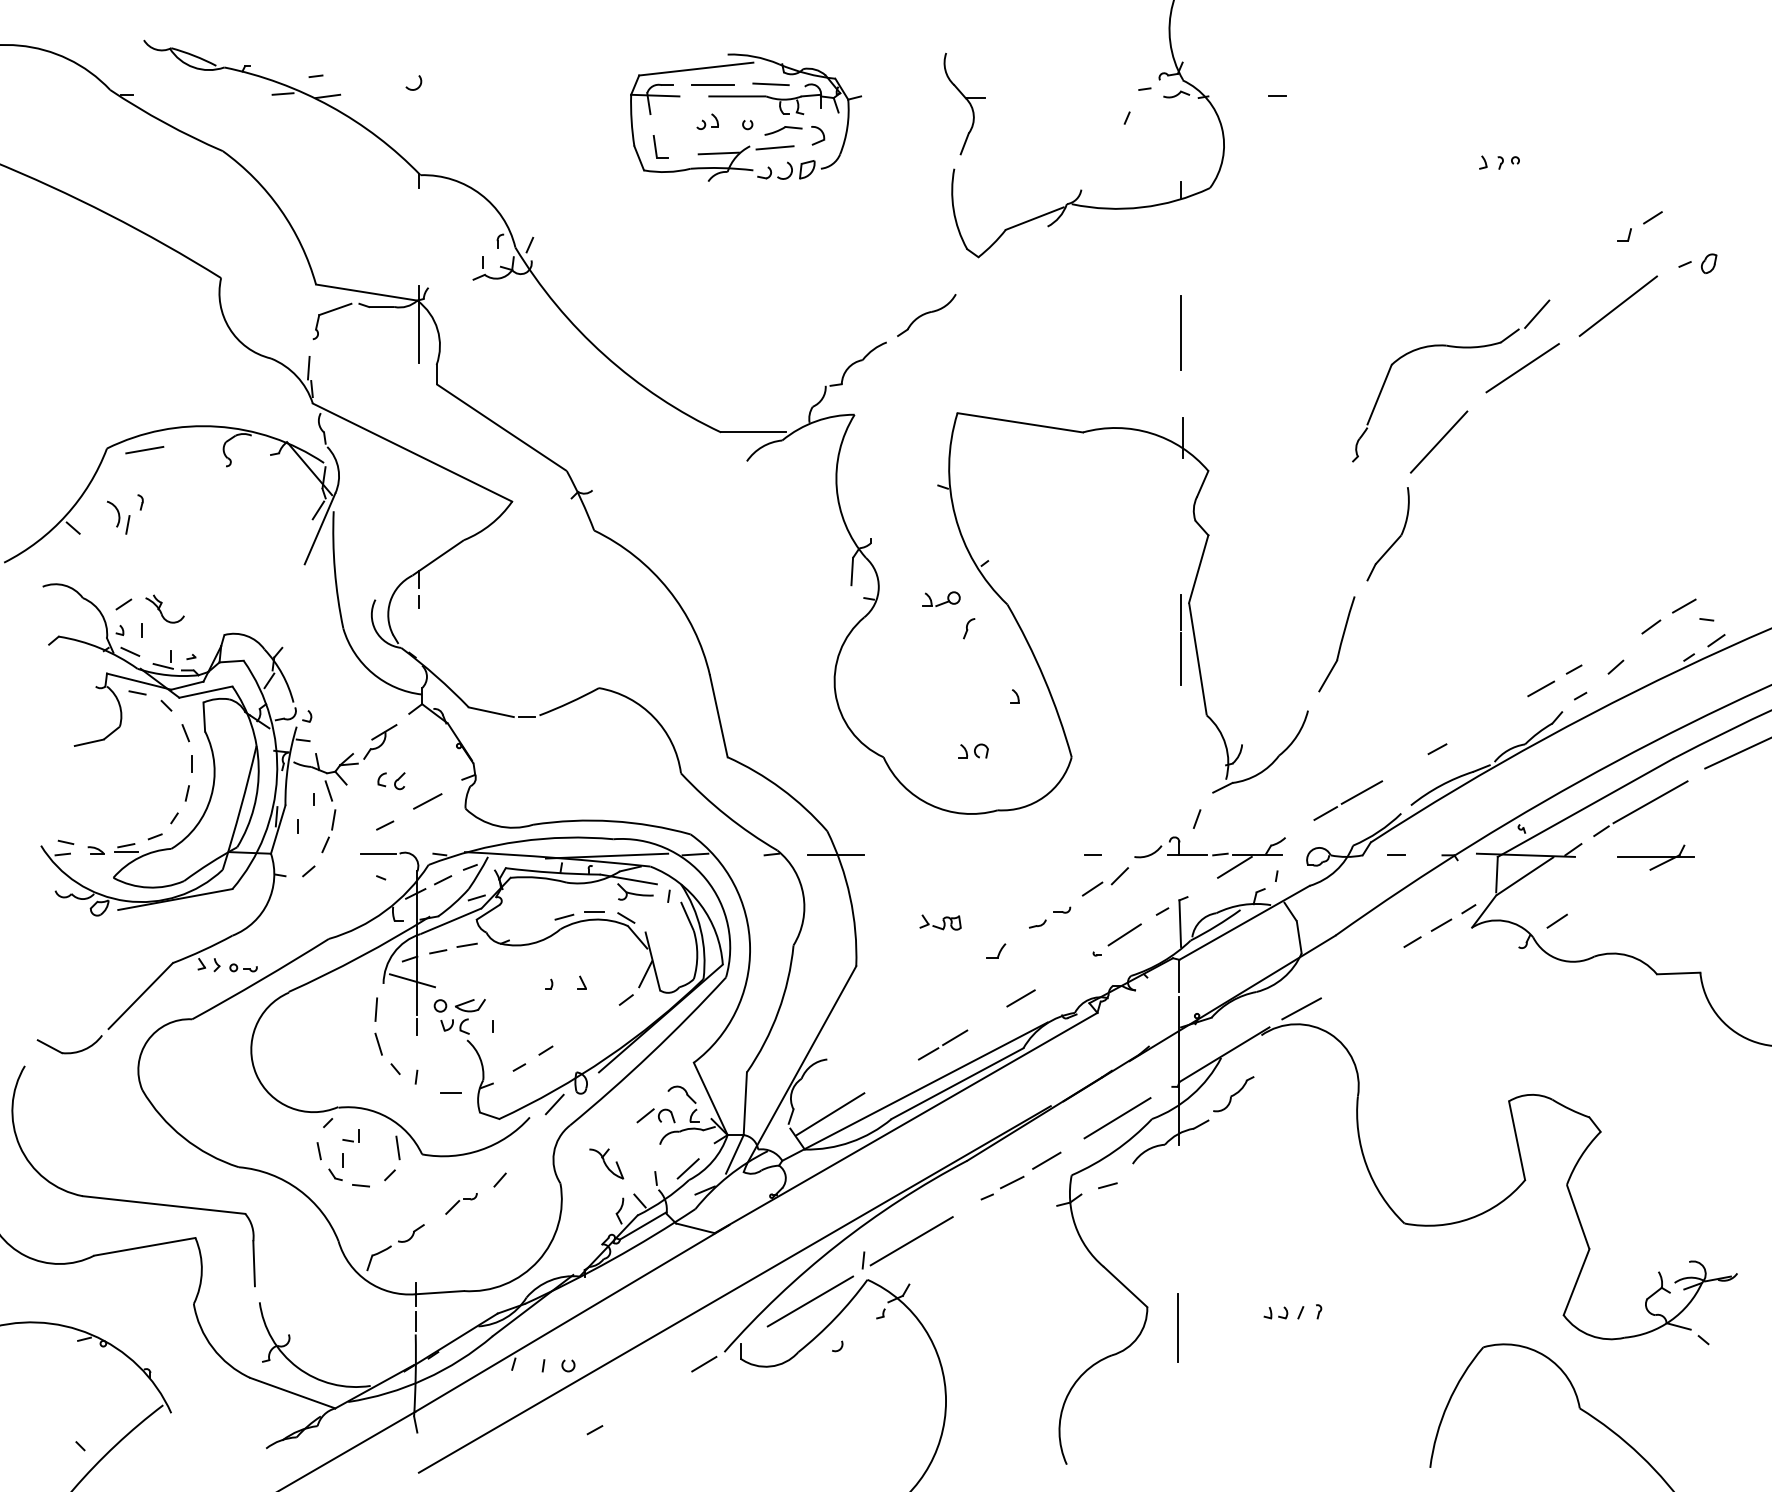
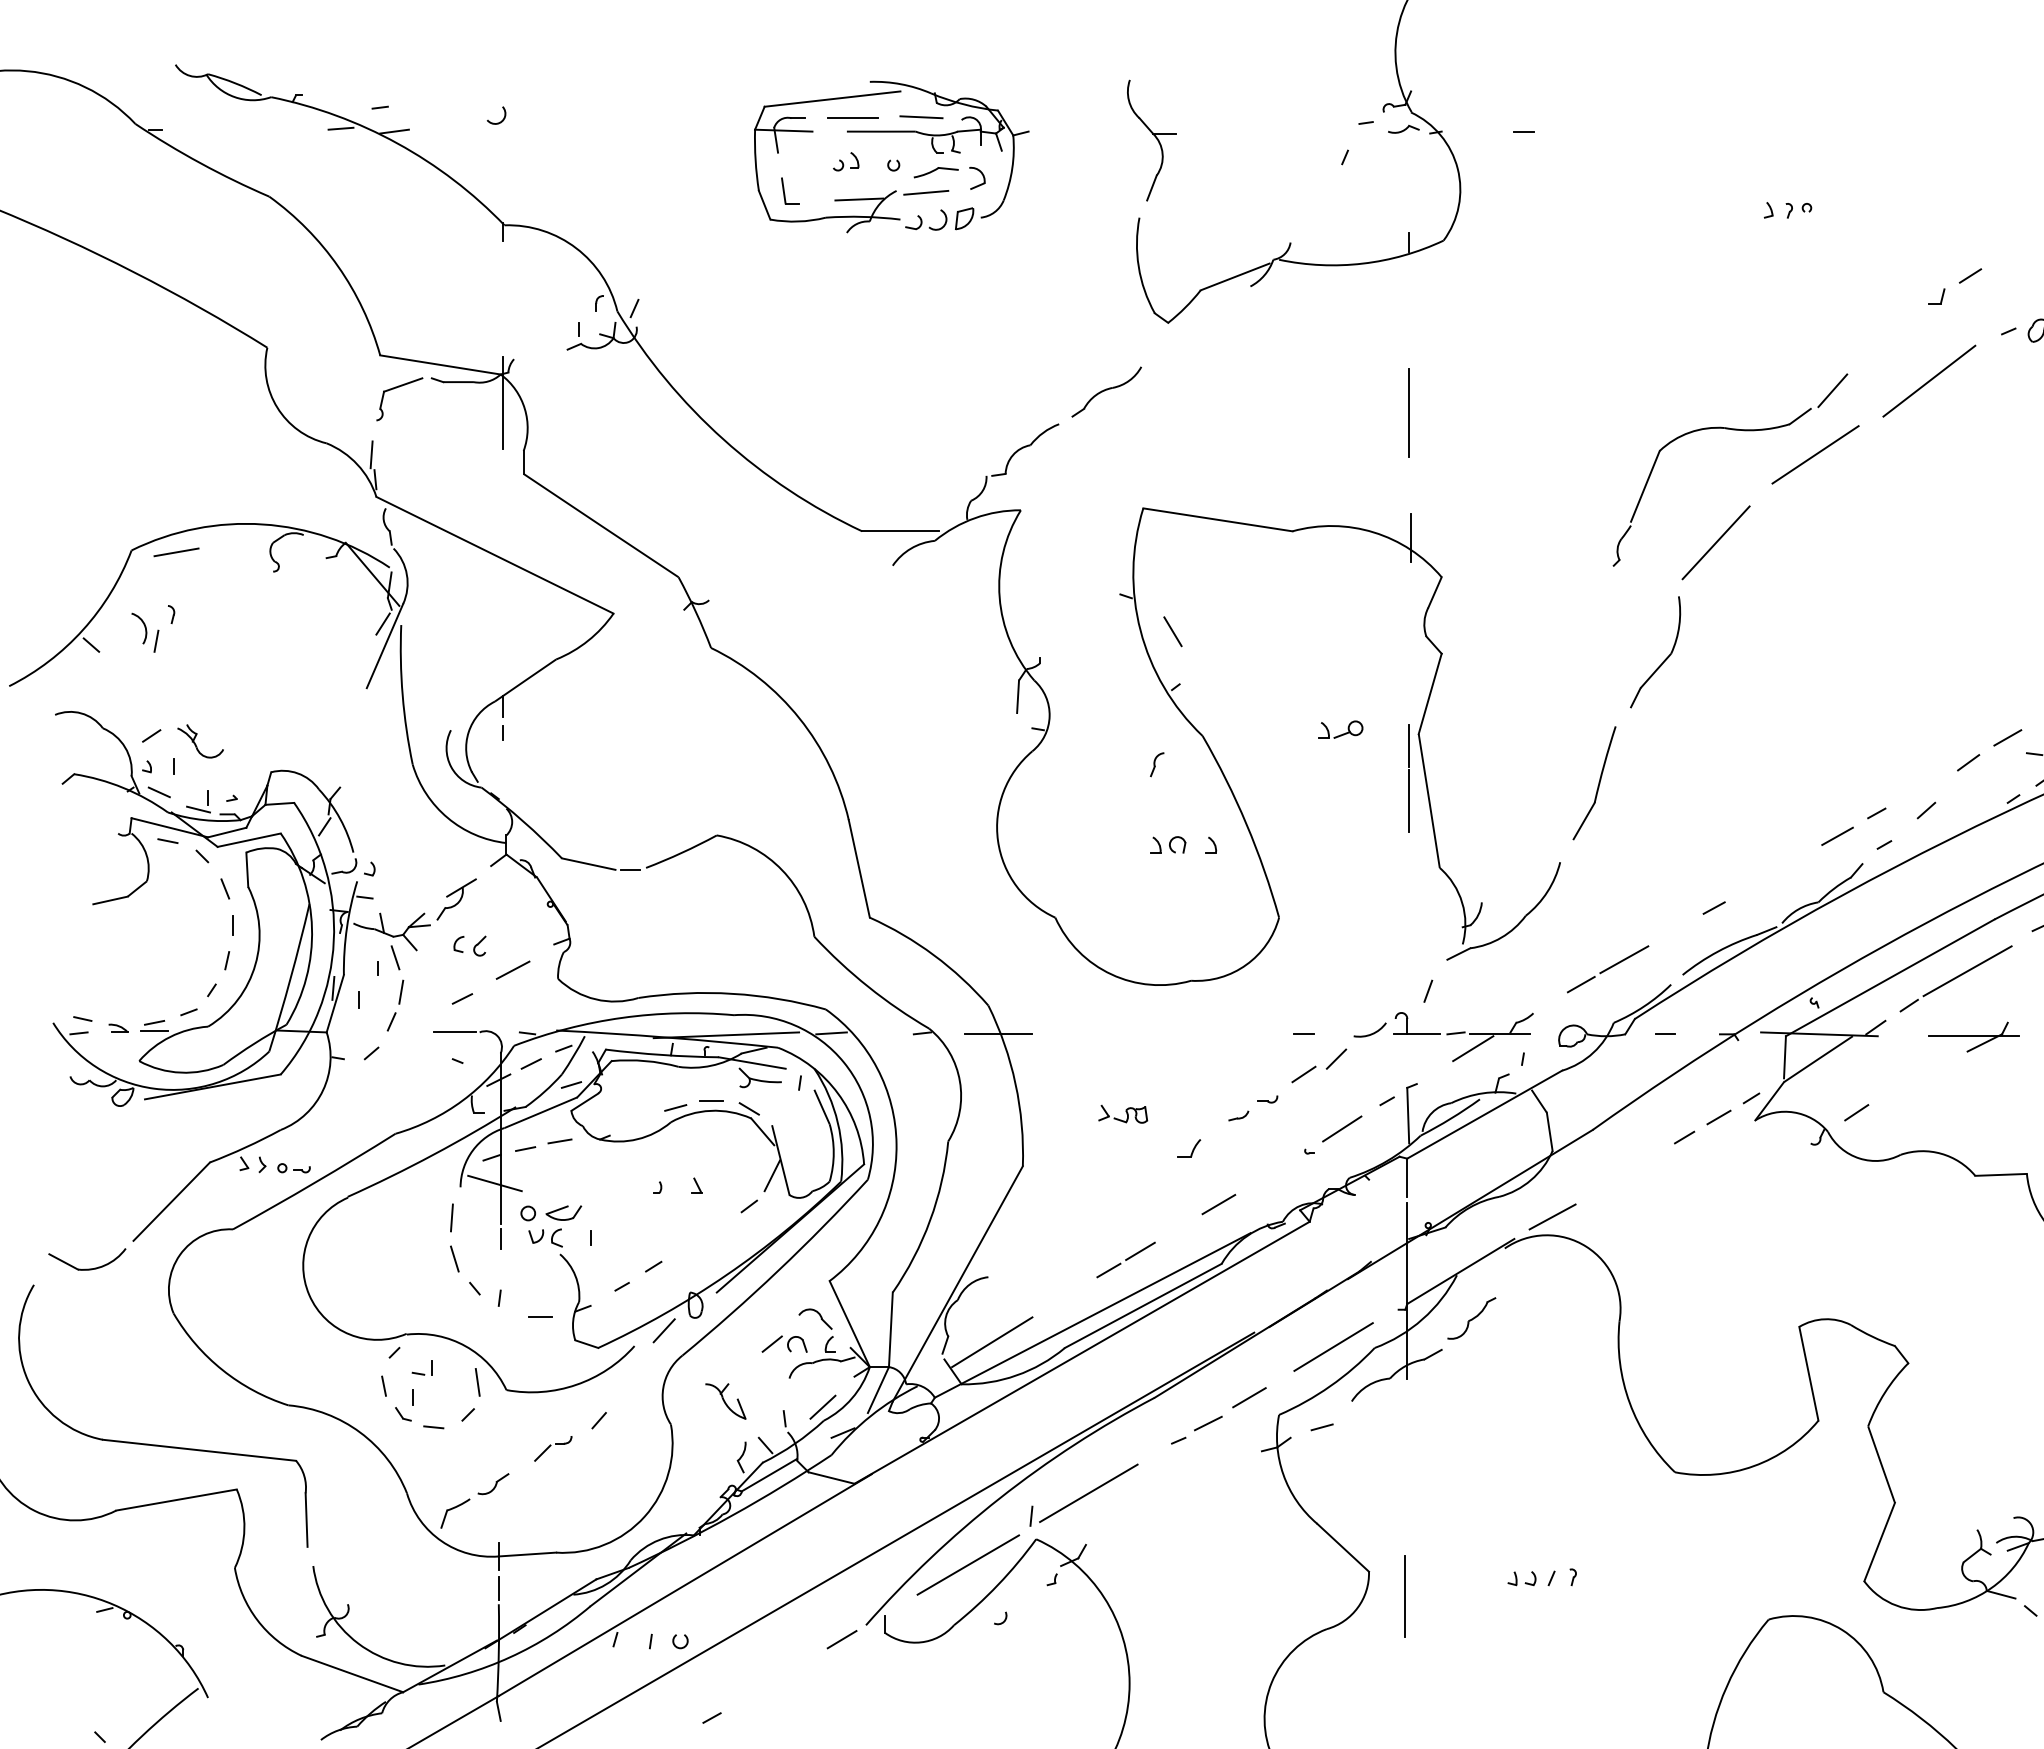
line: (982, 516) -> (1172, 631), added
part: (941, 598) -> (1340, 728), moved
part: (973, 750) -> (1168, 844), moved

